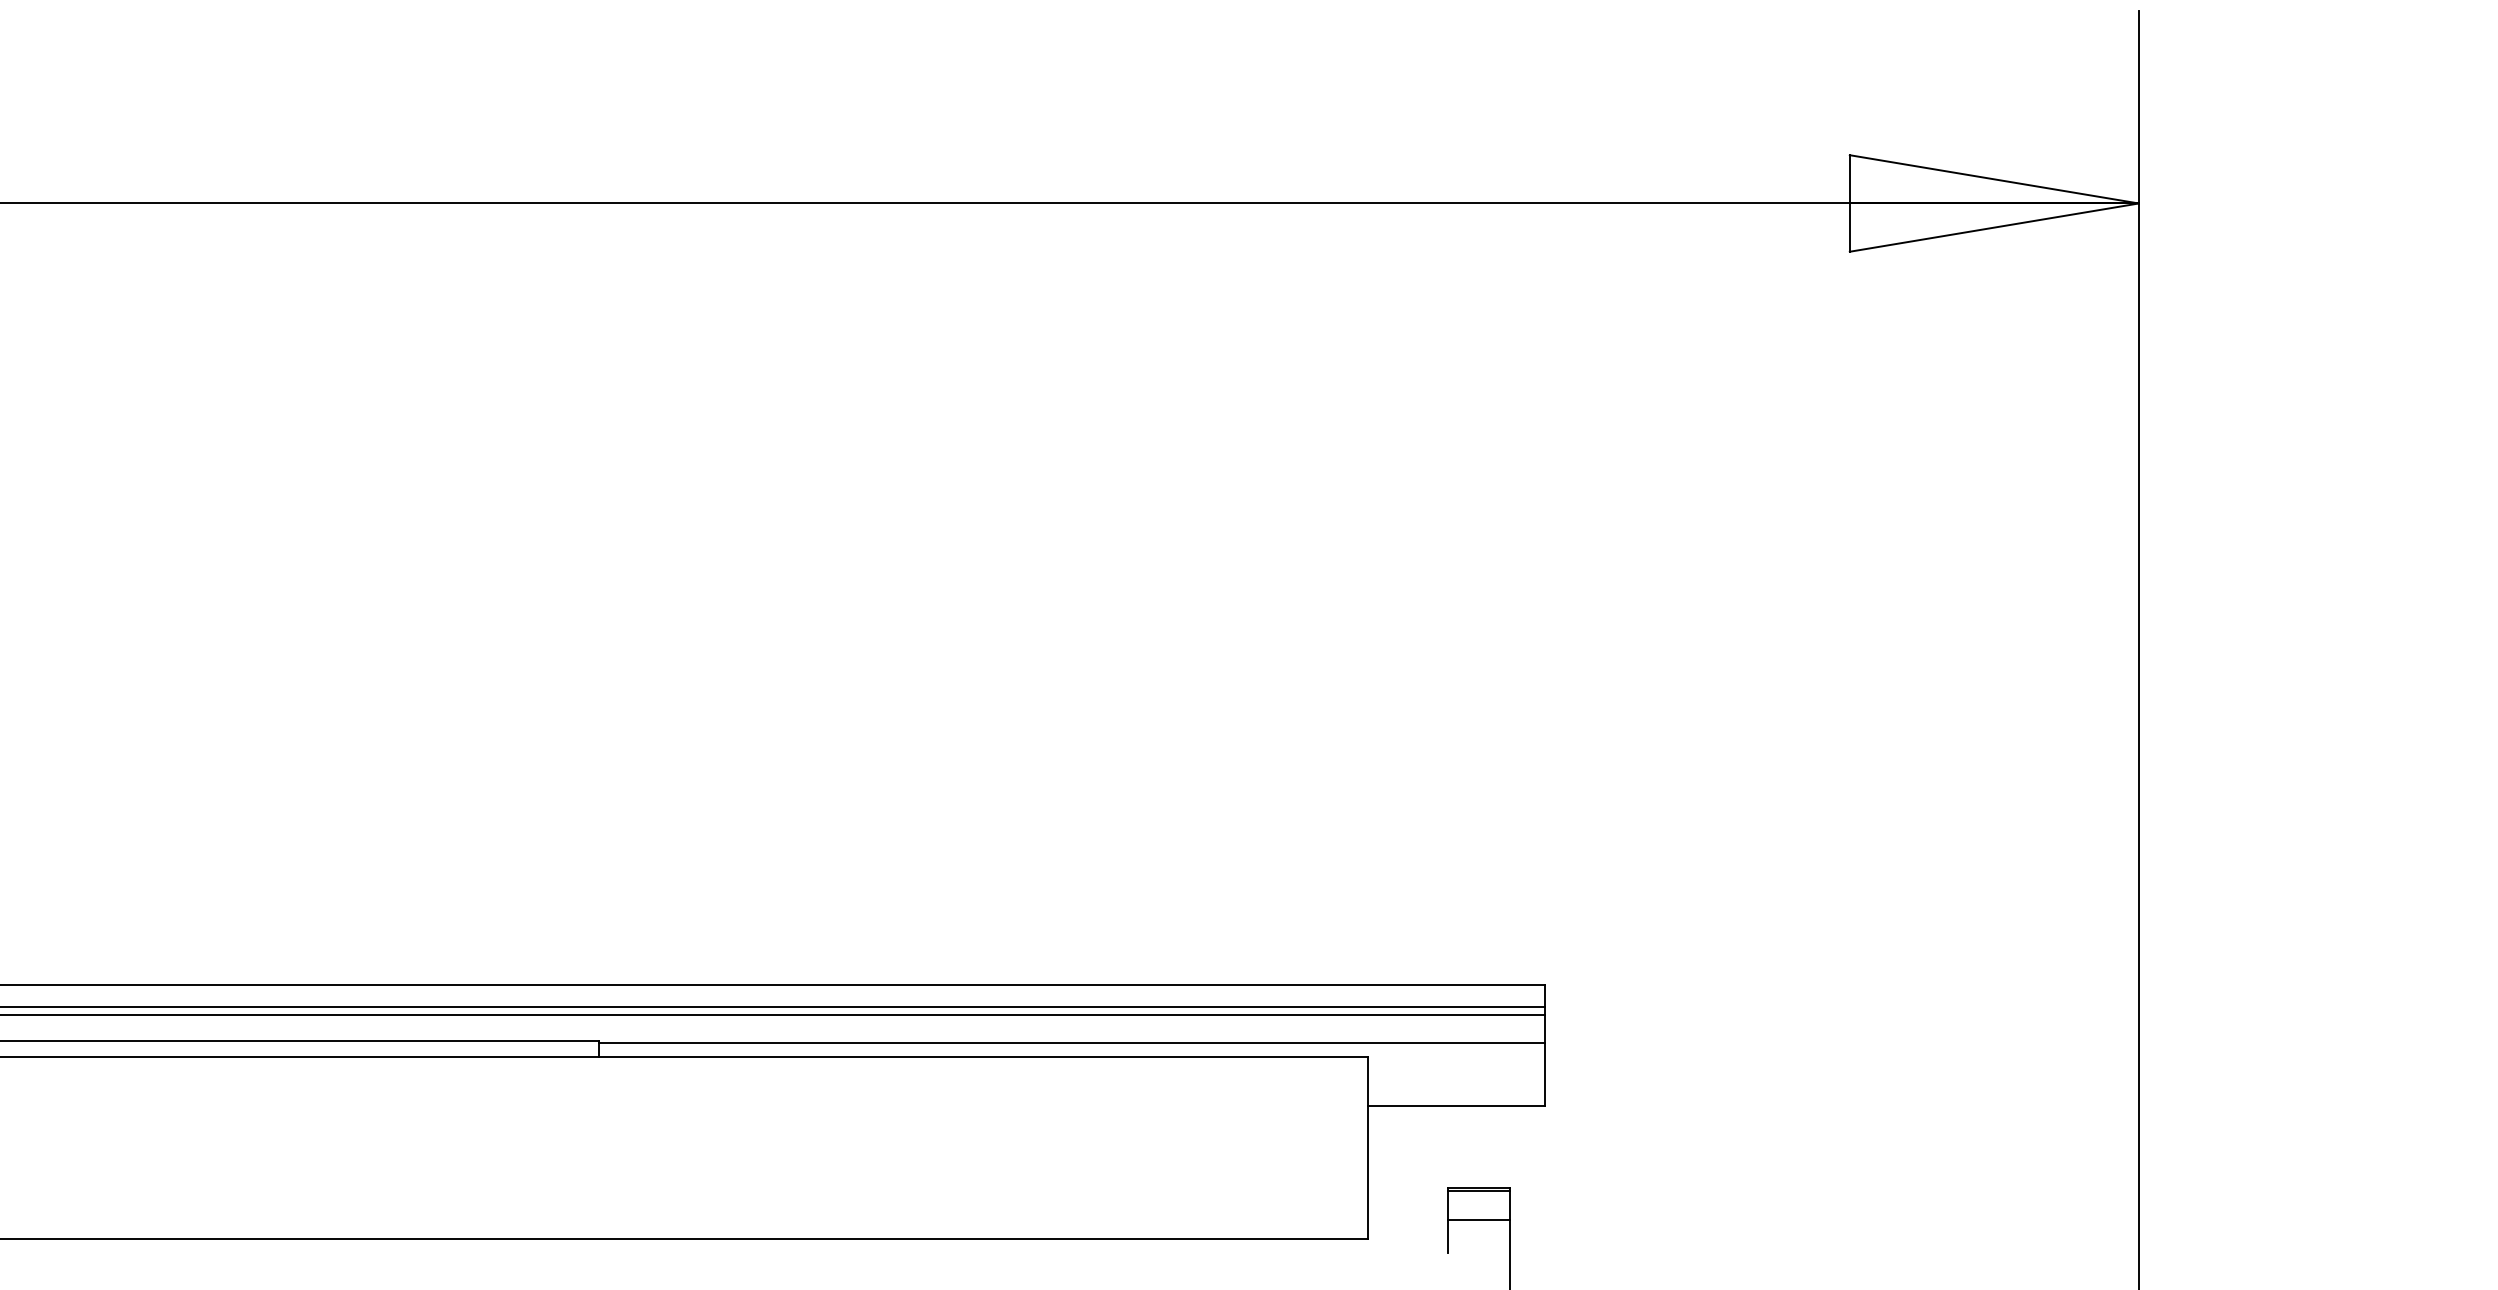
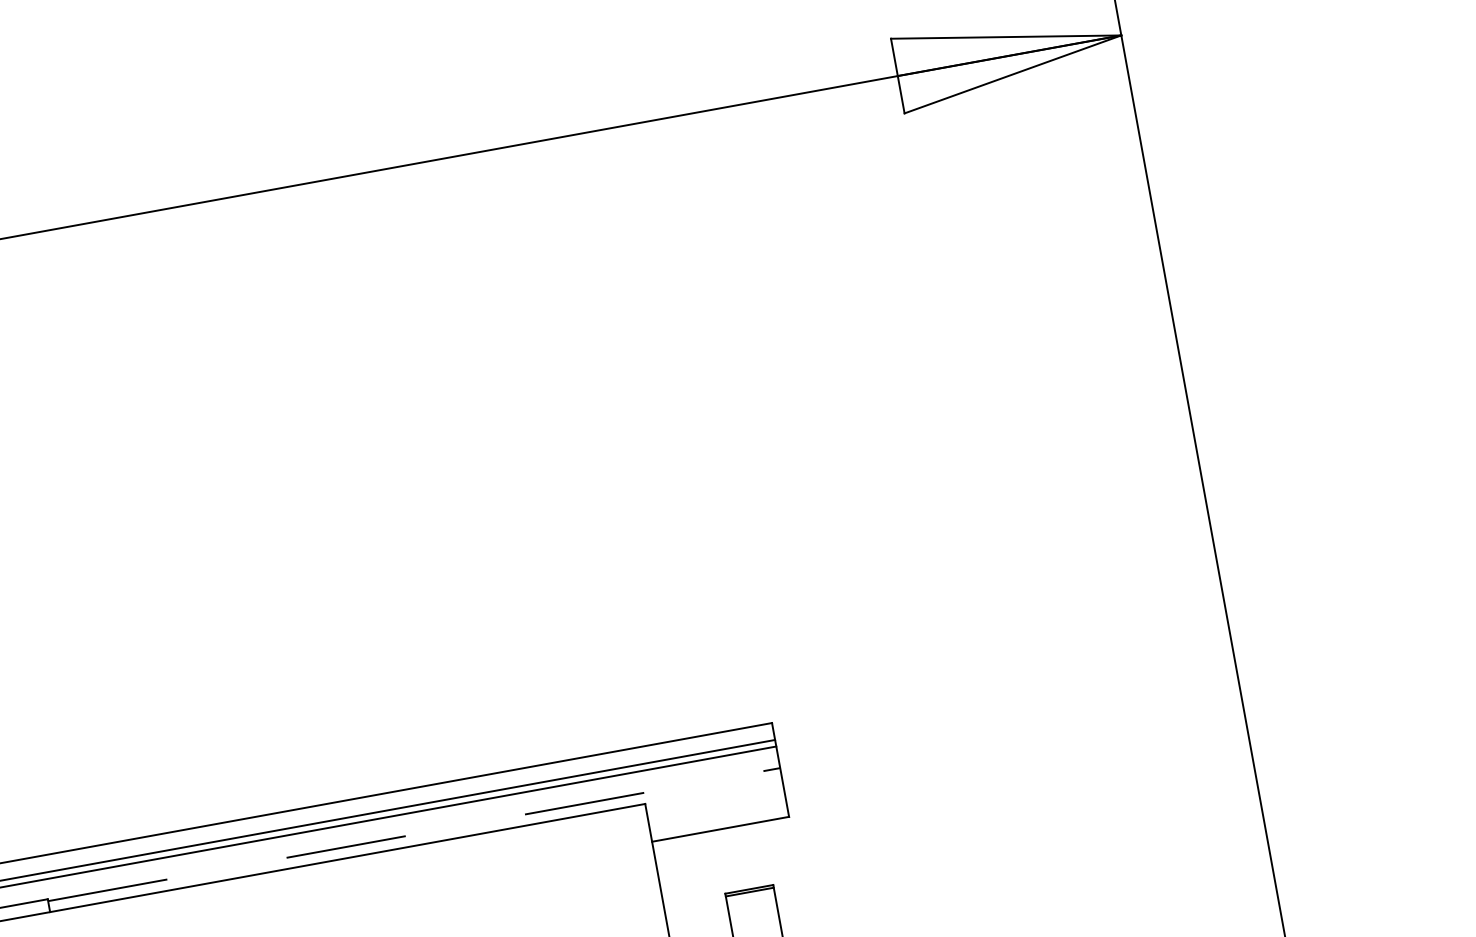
line: (1072, 1043) -> (414, 834), solid -> dashed
line: (1478, 1220) -> (753, 914), removed

